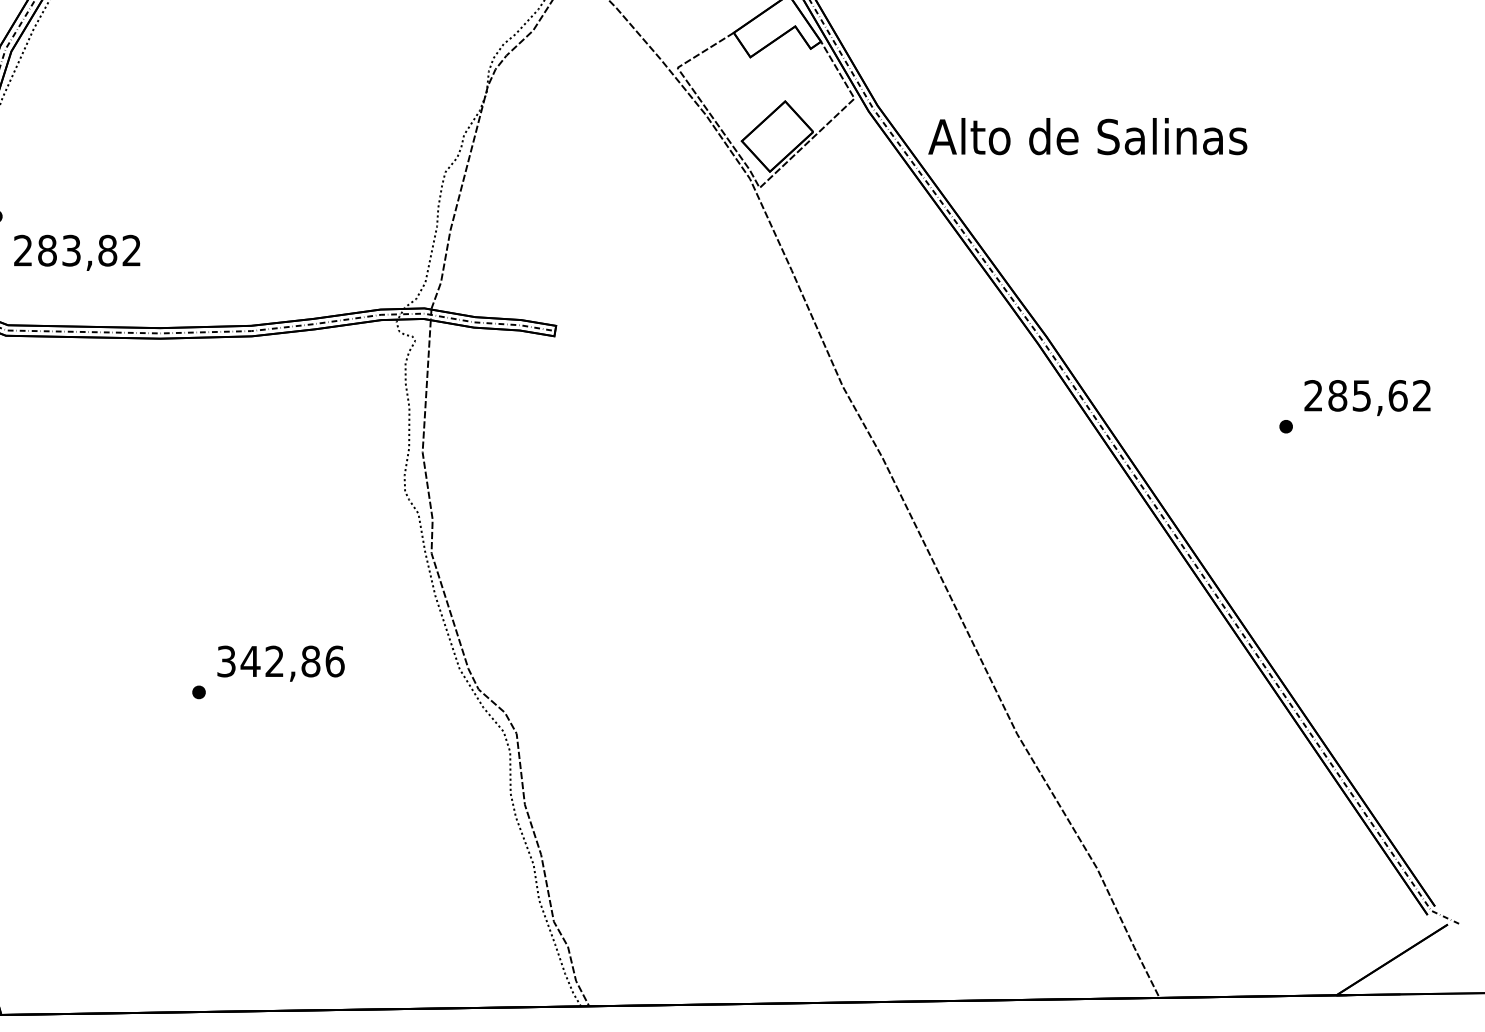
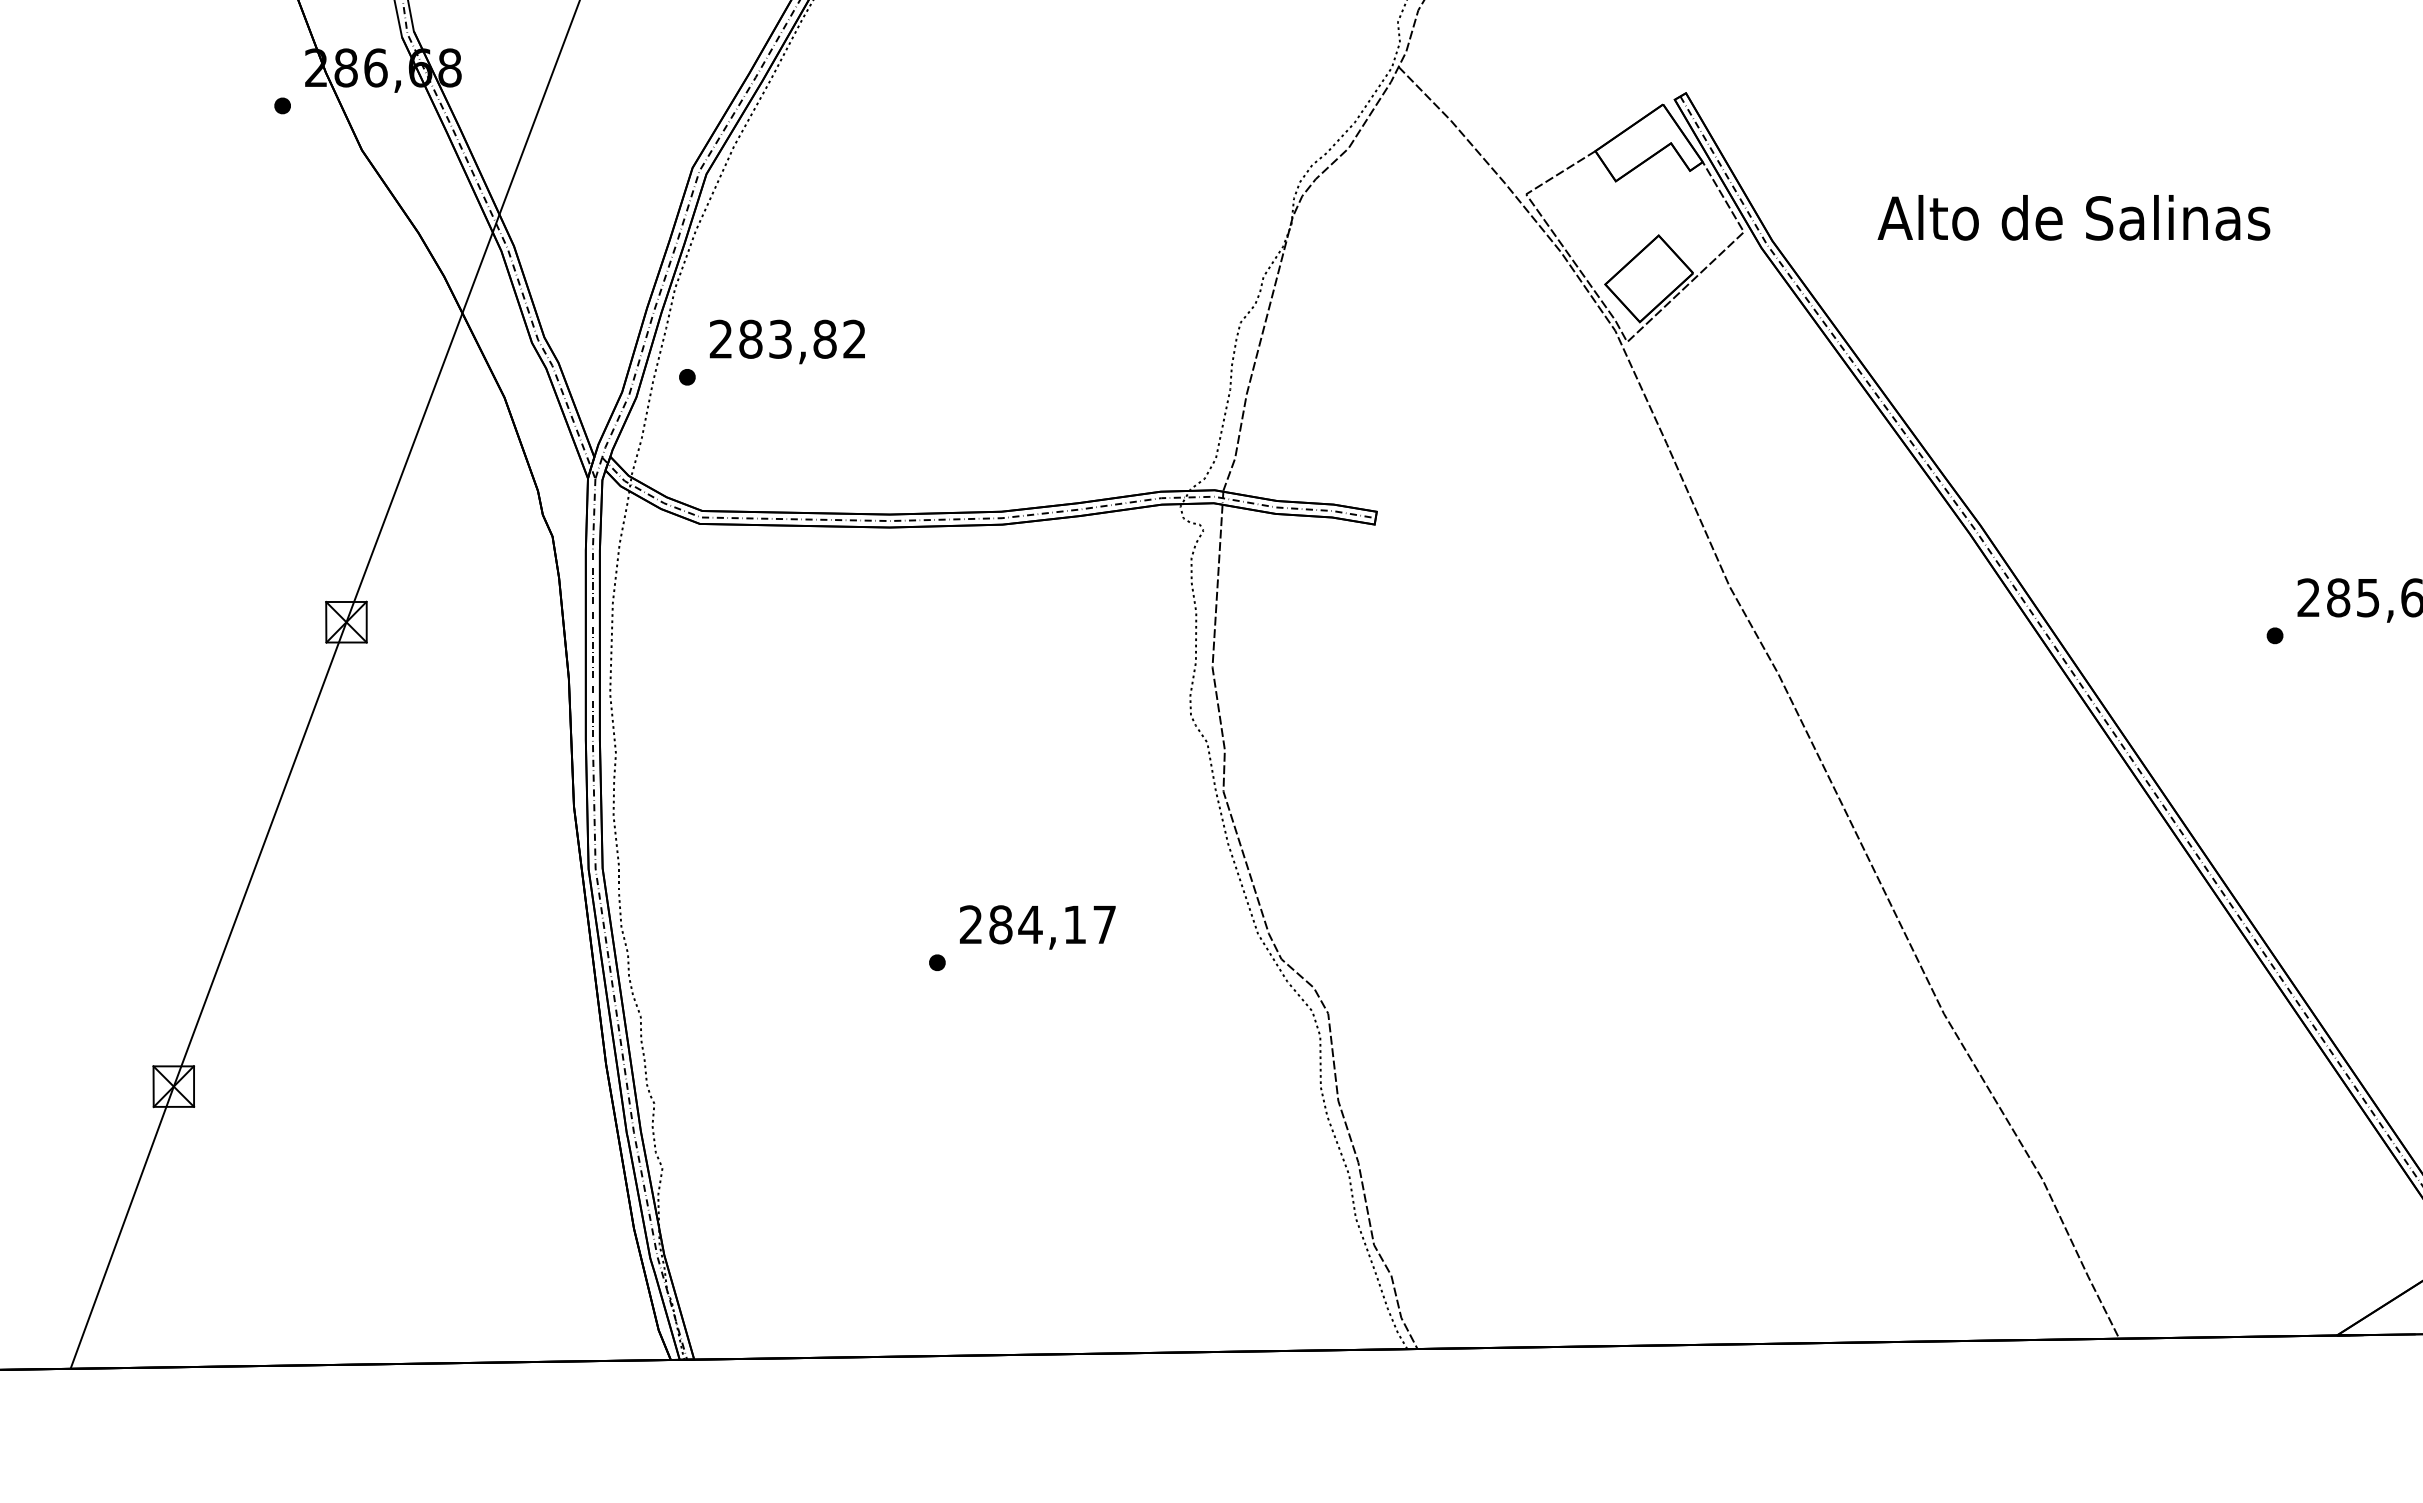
text: (1087, 136) -> (2073, 217), moved
text: (76, 252) -> (786, 341), moved
text: (280, 661) -> (1037, 924), 342,86 -> 284,17

